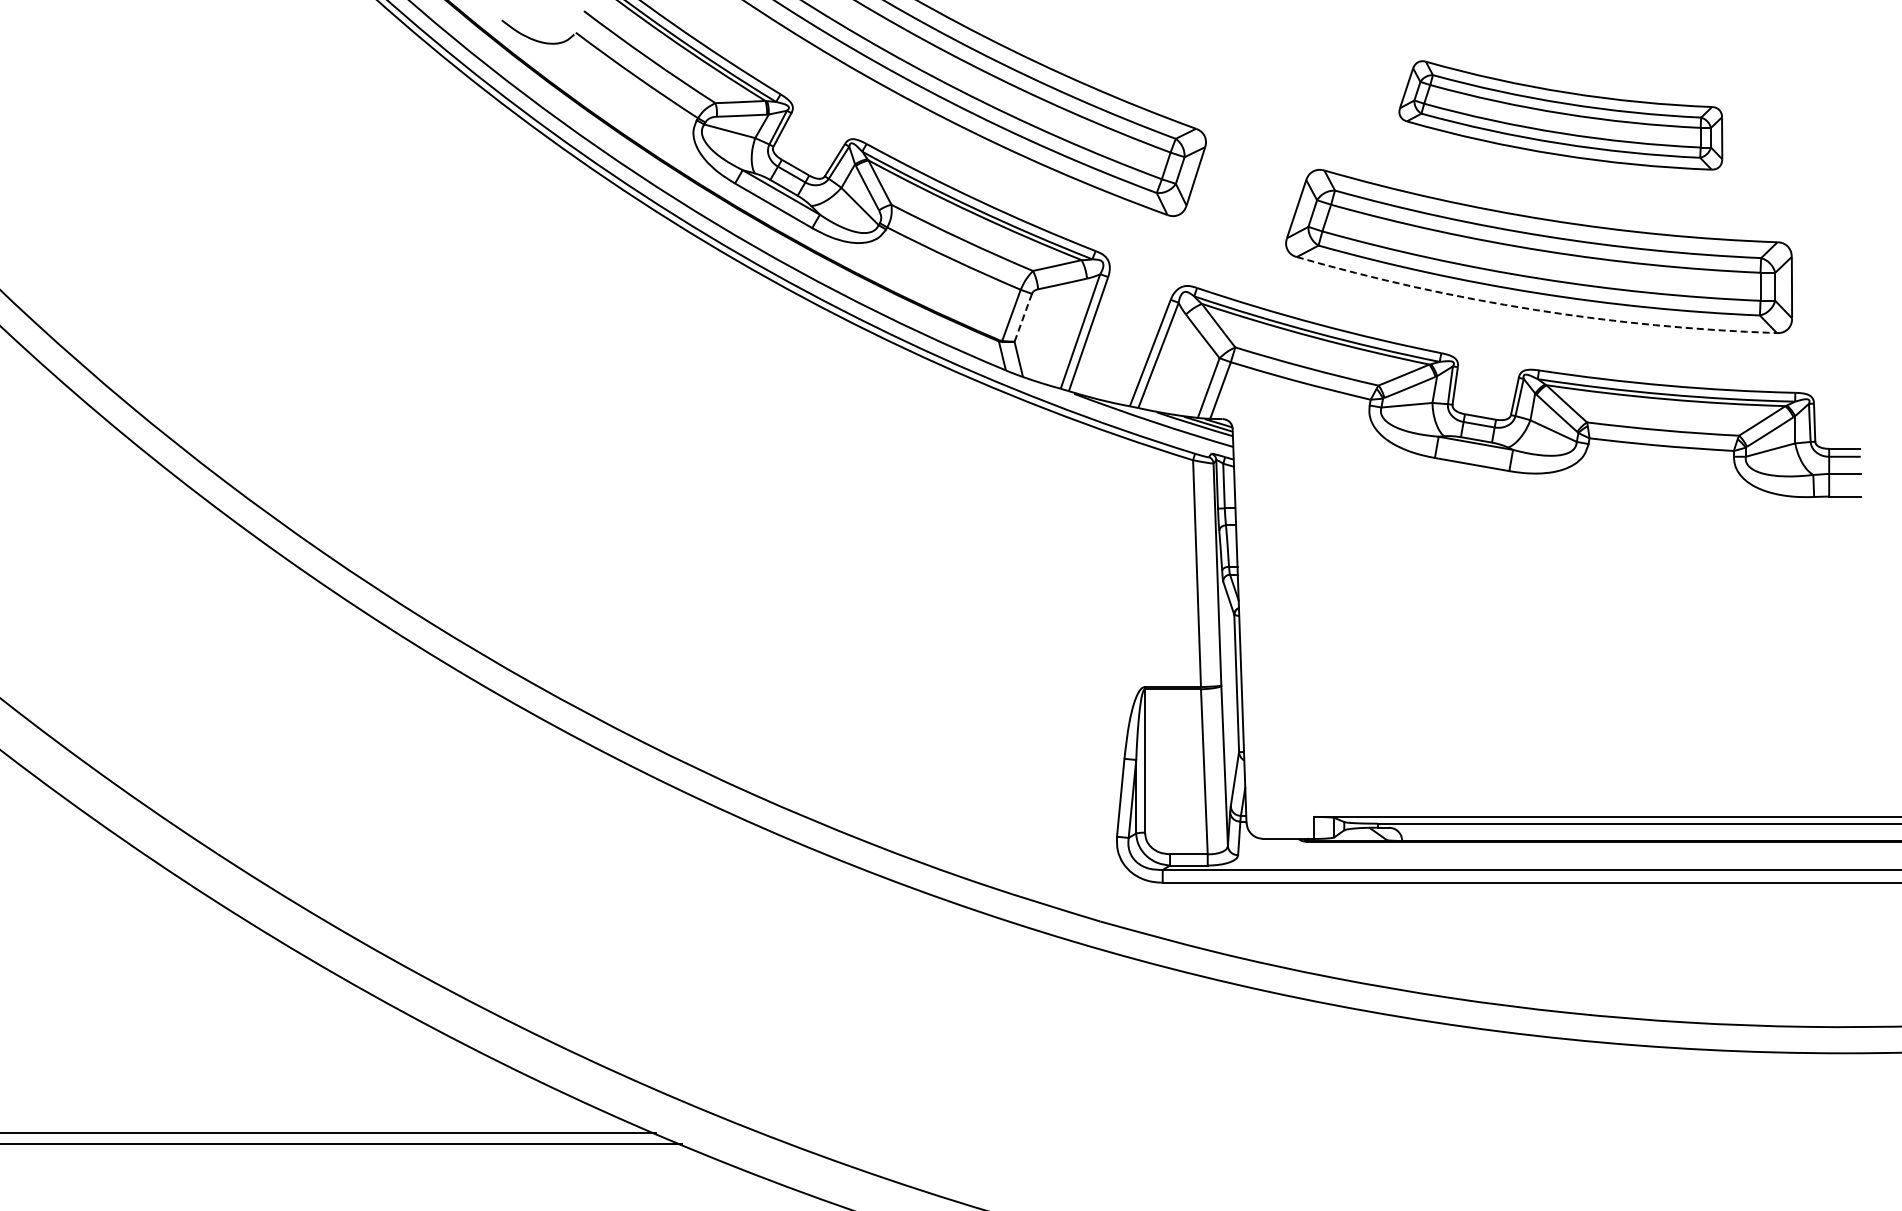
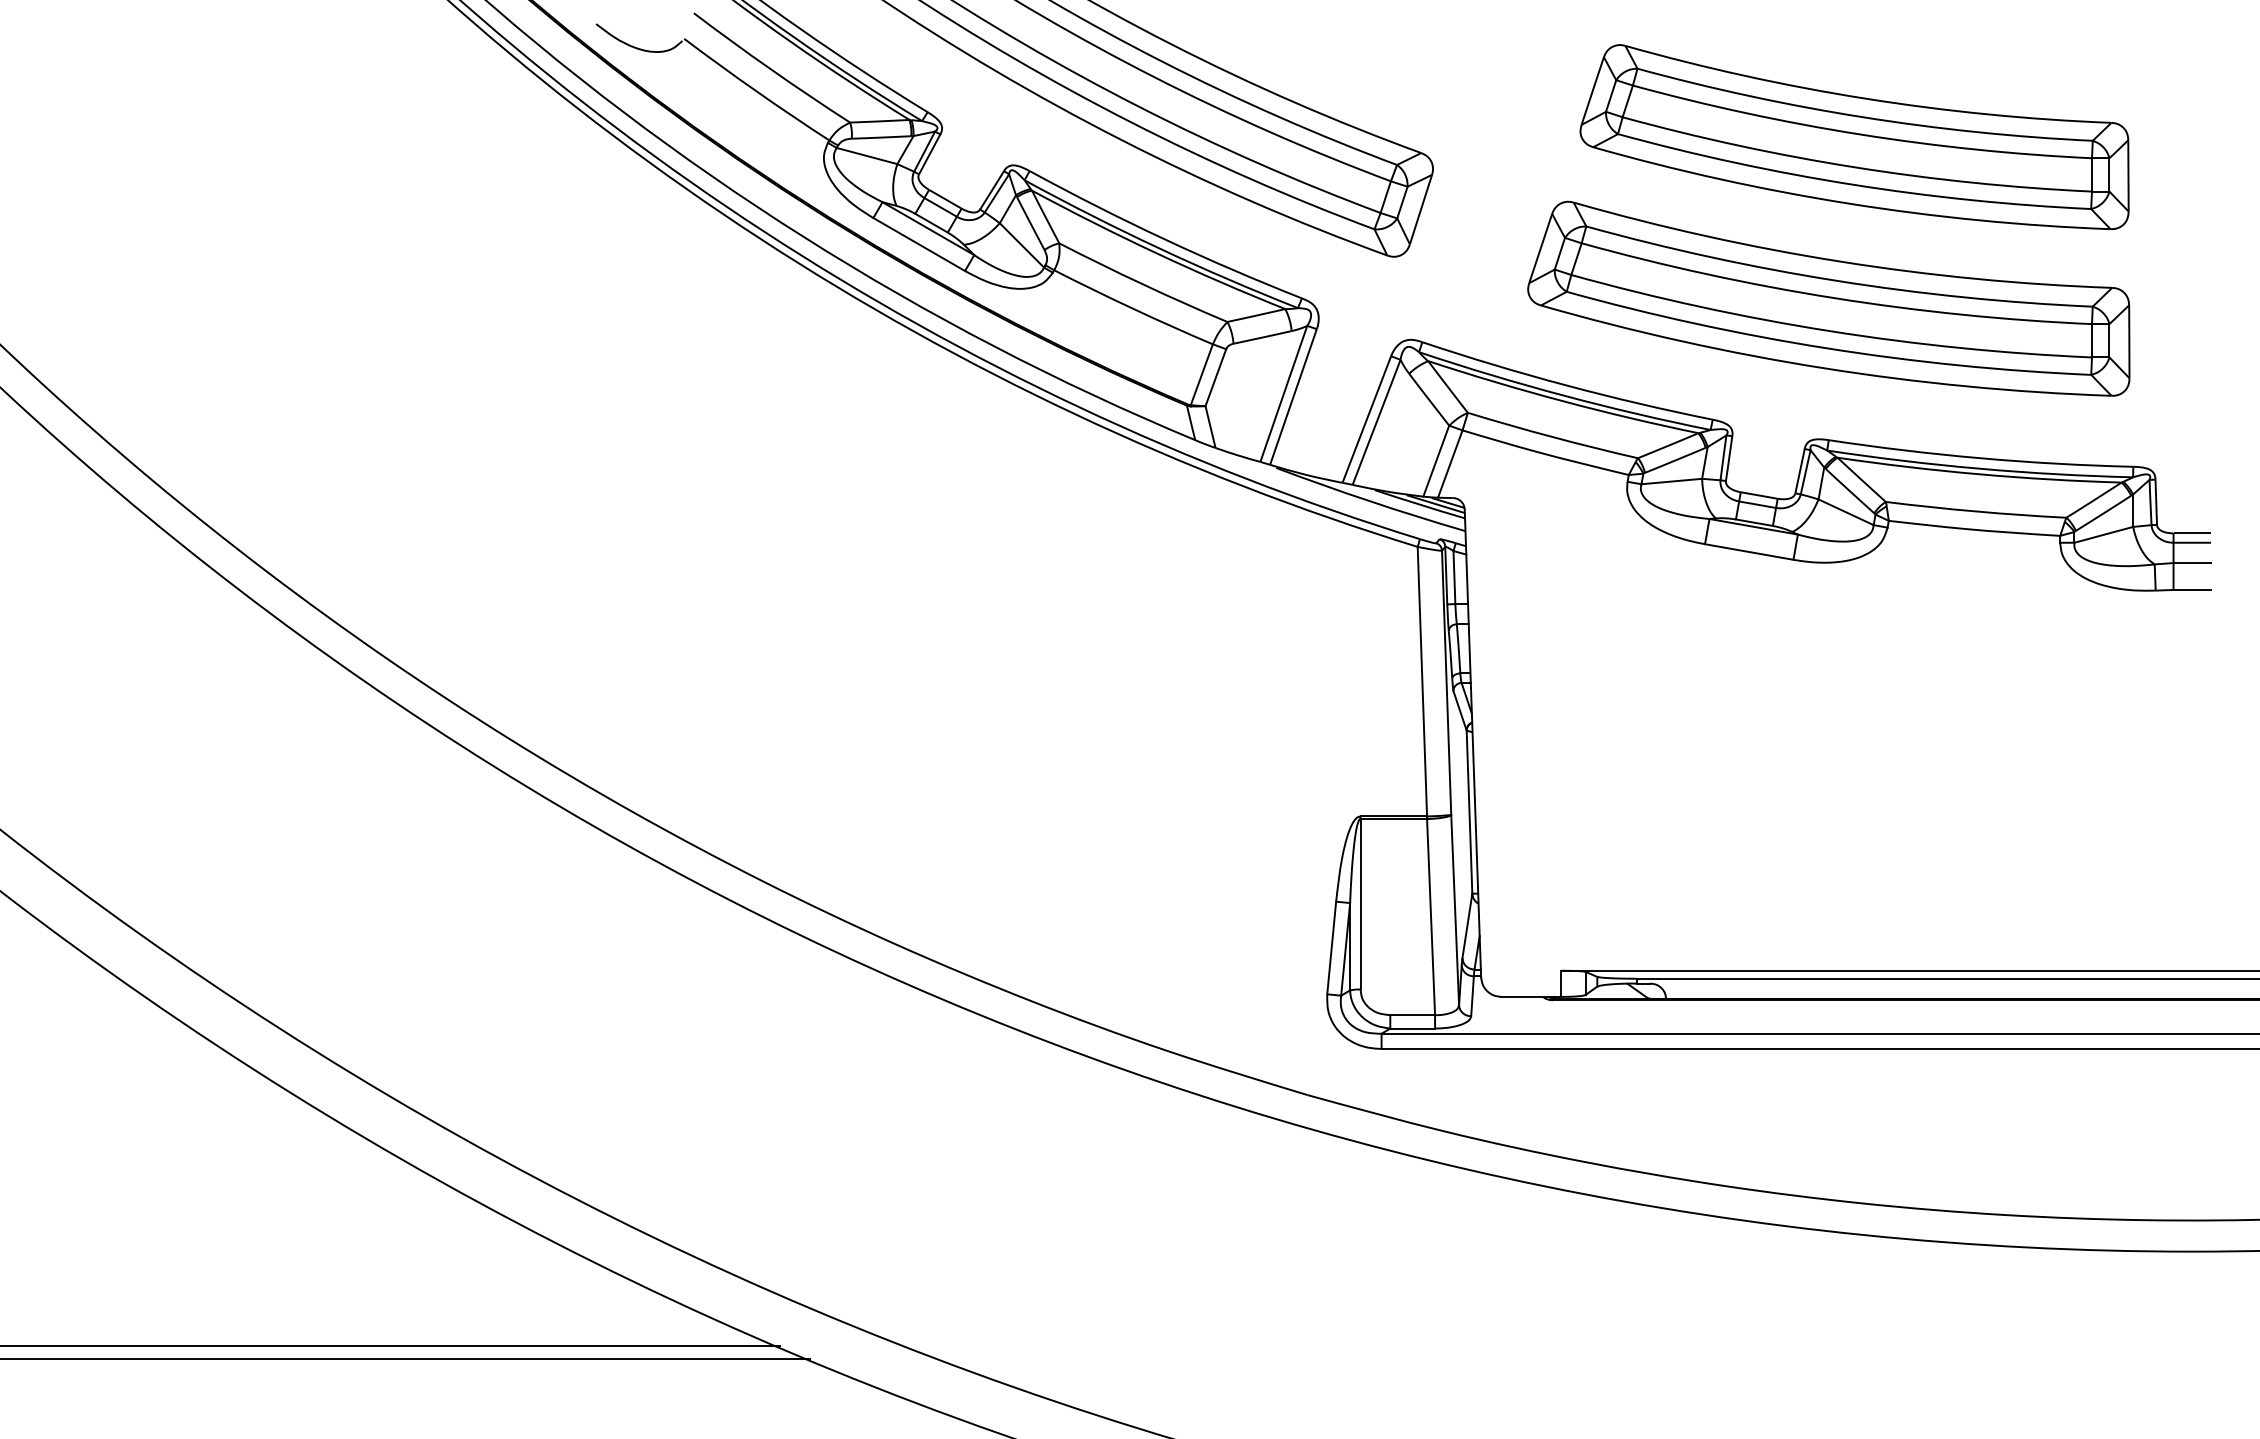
part: (1560, 115) -> (1854, 137), size x1.43
arc: (1534, 309) -> (1823, 367), dashed -> solid
line: (1023, 317) -> (1216, 377), dashed -> solid

